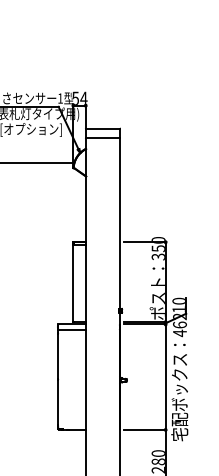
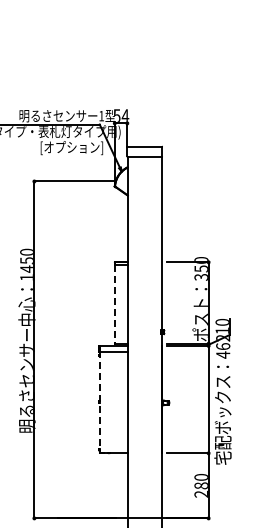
line: (73, 283) -> (114, 304), solid -> dashed
line: (58, 378) -> (99, 401), solid -> dashed

